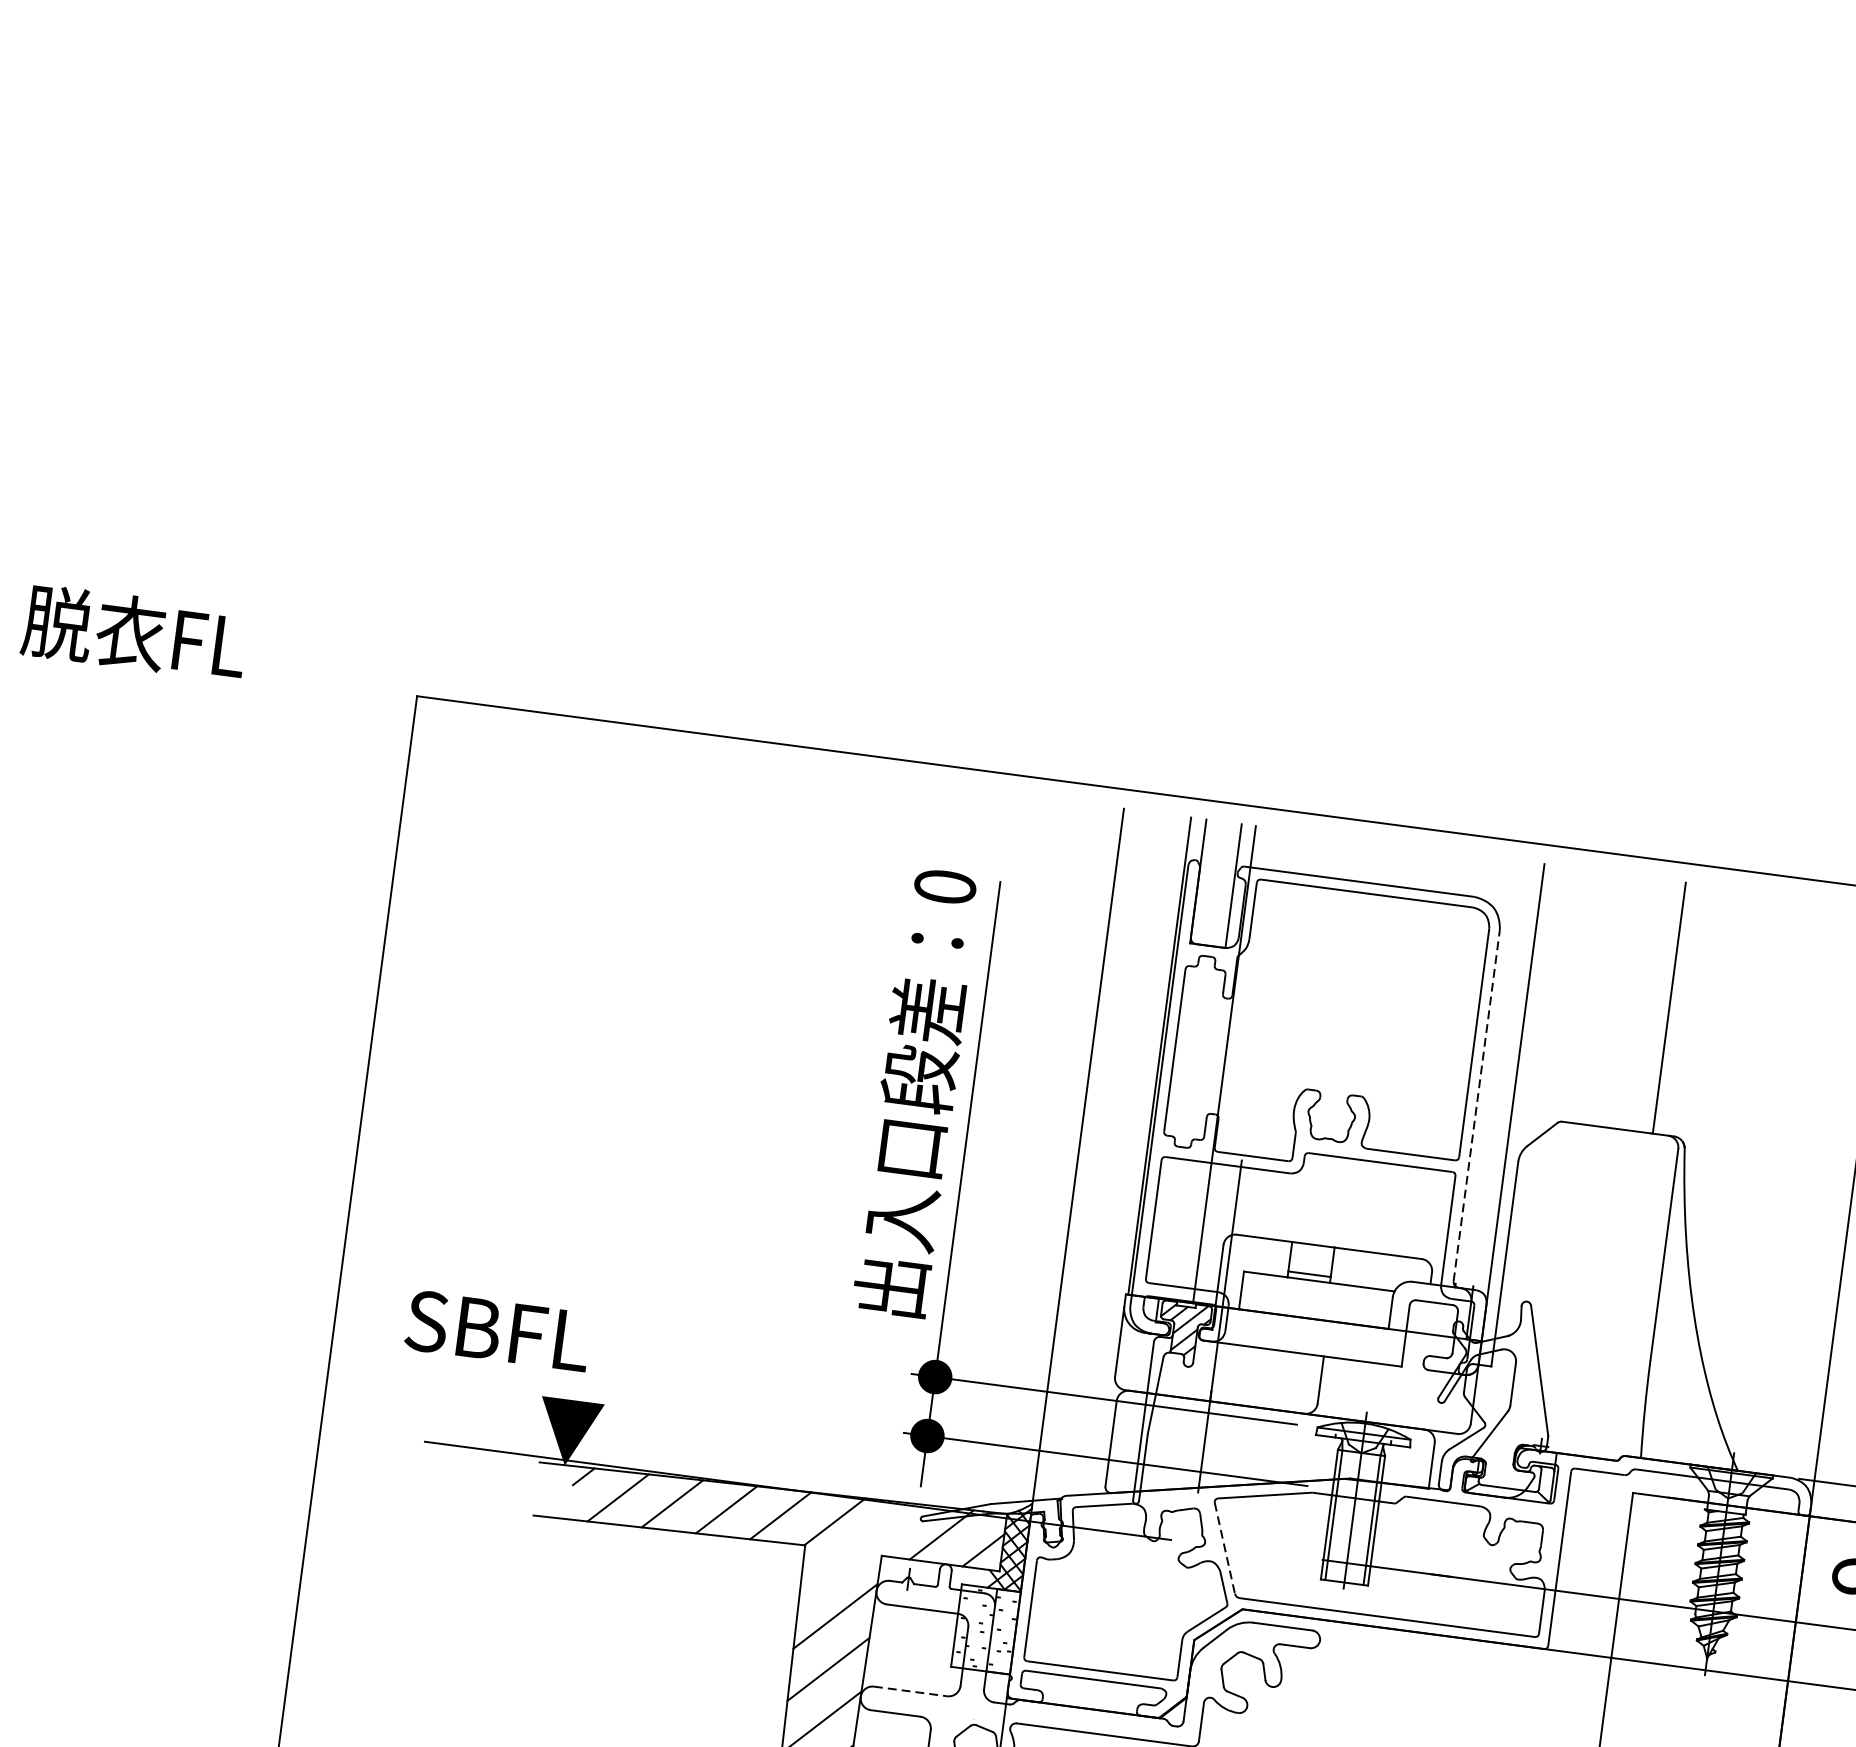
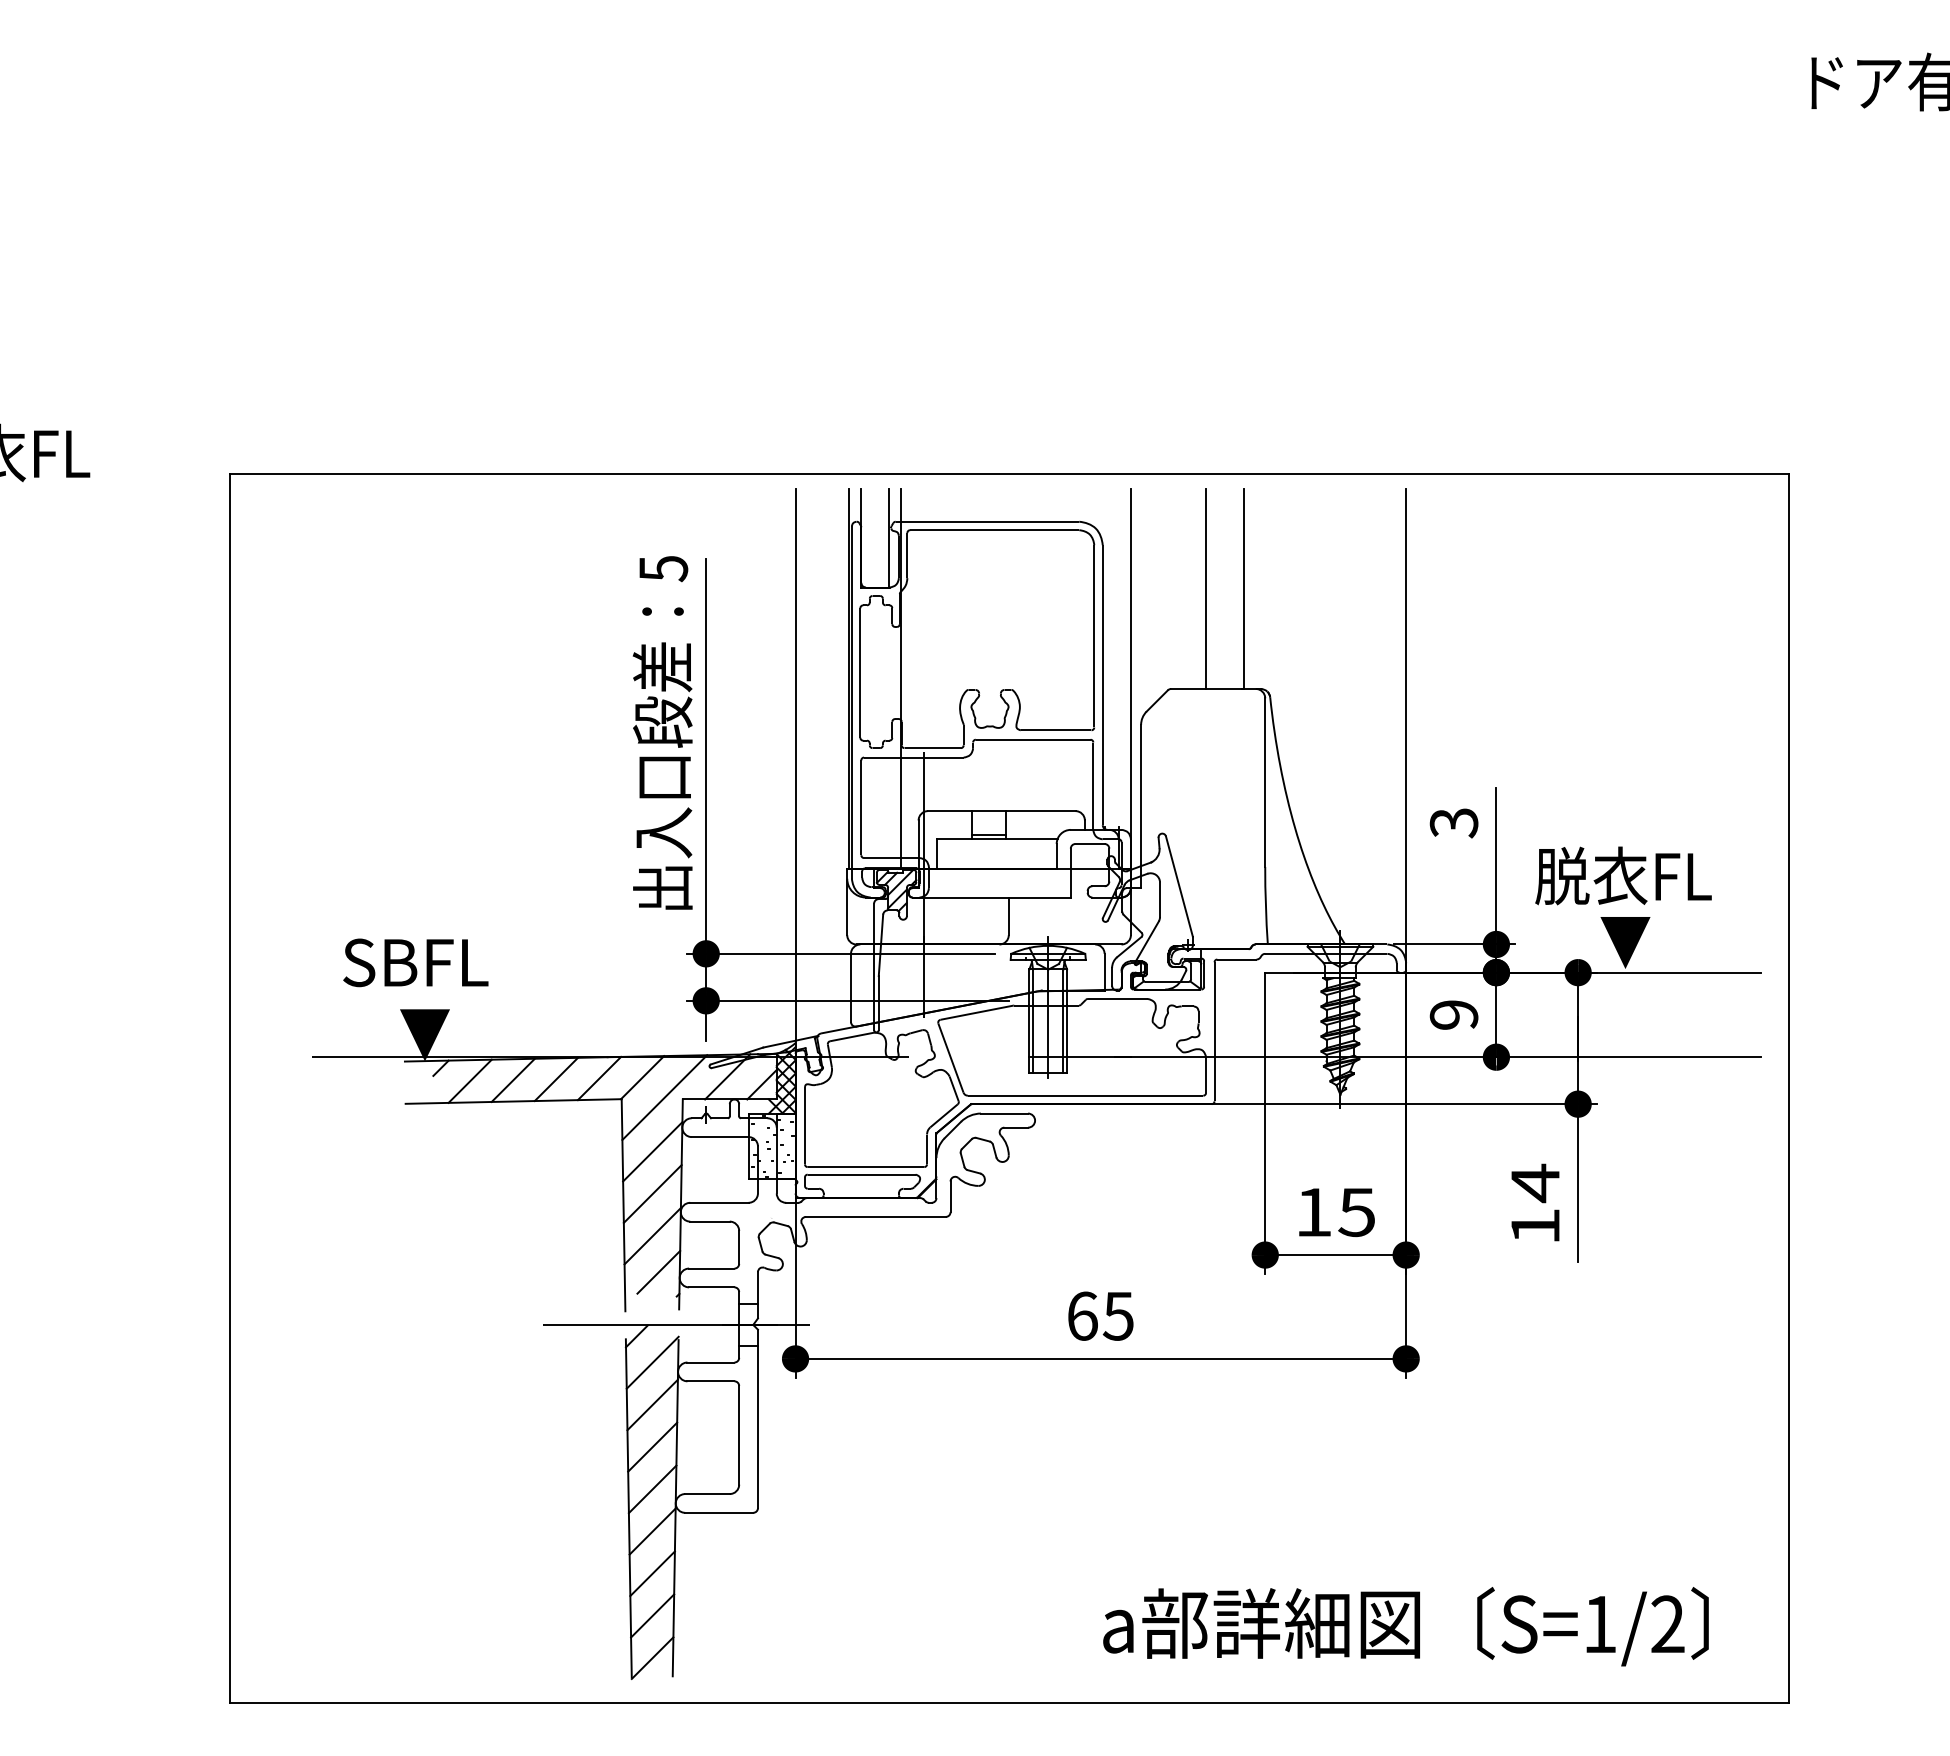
text: (945, 888) -> (663, 569), 0 -> 5
line: (1622, 1001) -> (1206, 588), added
line: (1476, 1106) -> (1102, 685), dashed -> solid
text: (497, 1330) -> (415, 962), moved
line: (1224, 1548) -> (950, 1058), dashed -> solid
line: (859, 1550) -> (664, 1097), added
line: (910, 1691) -> (719, 1202), dashed -> solid

